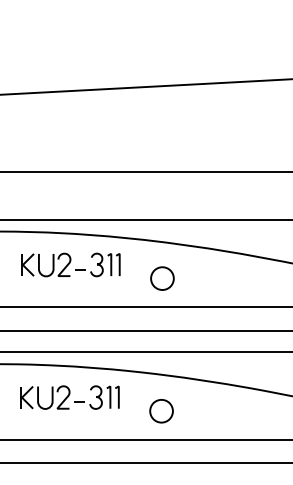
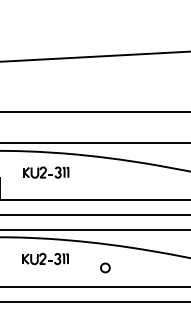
part: (69, 264) -> (45, 172), size x0.7
part: (161, 278) -> (105, 181), removed
part: (69, 396) -> (45, 258), size x0.7
part: (161, 410) -> (105, 267), size x0.6

